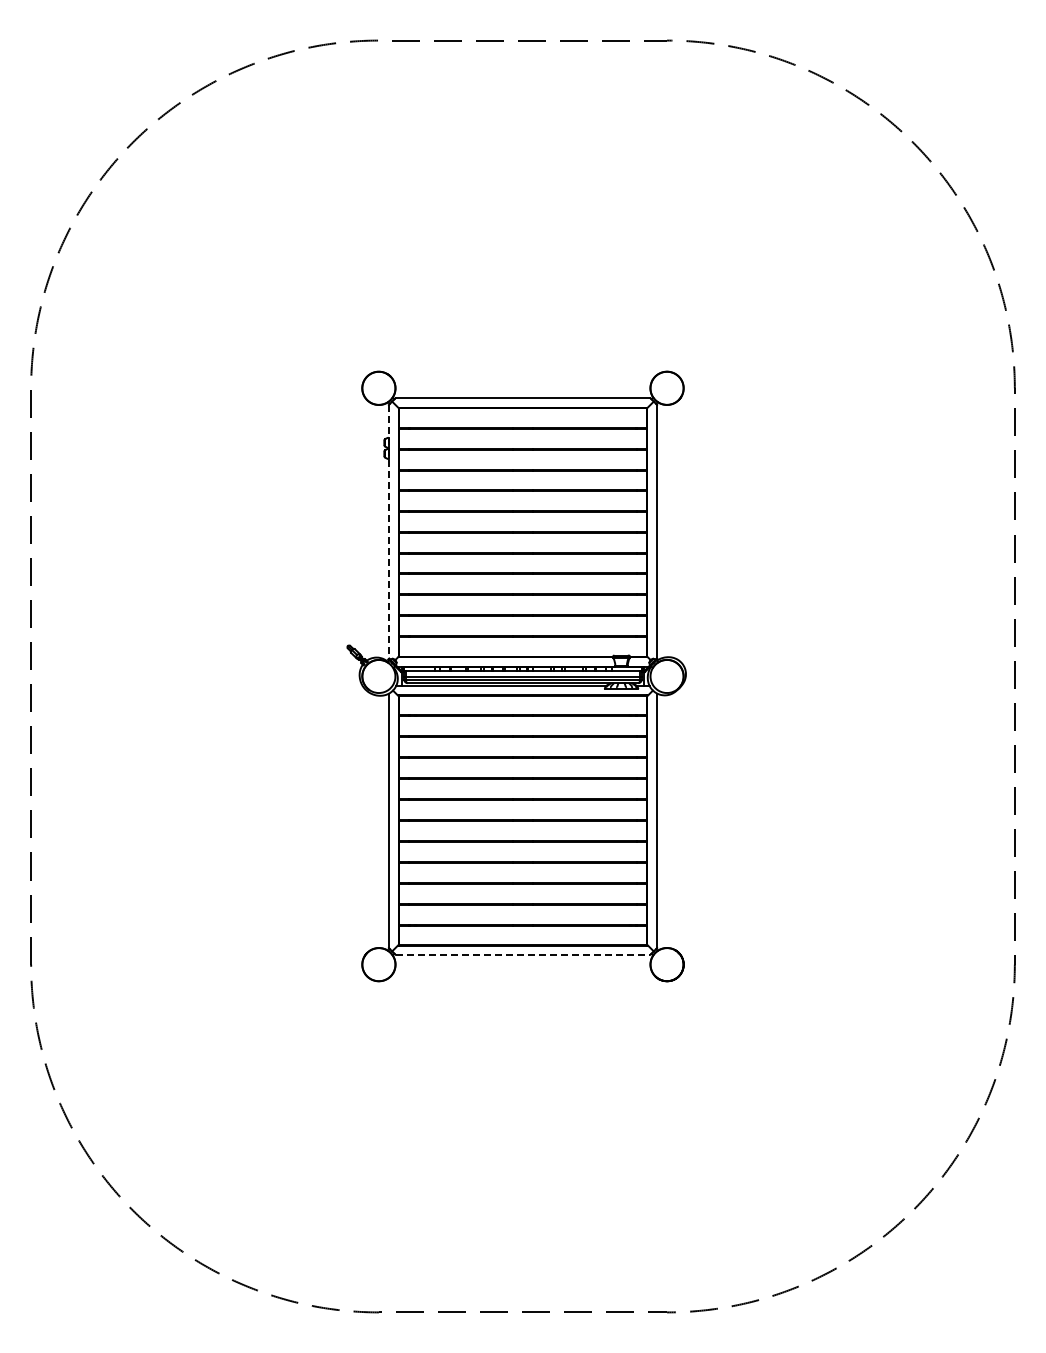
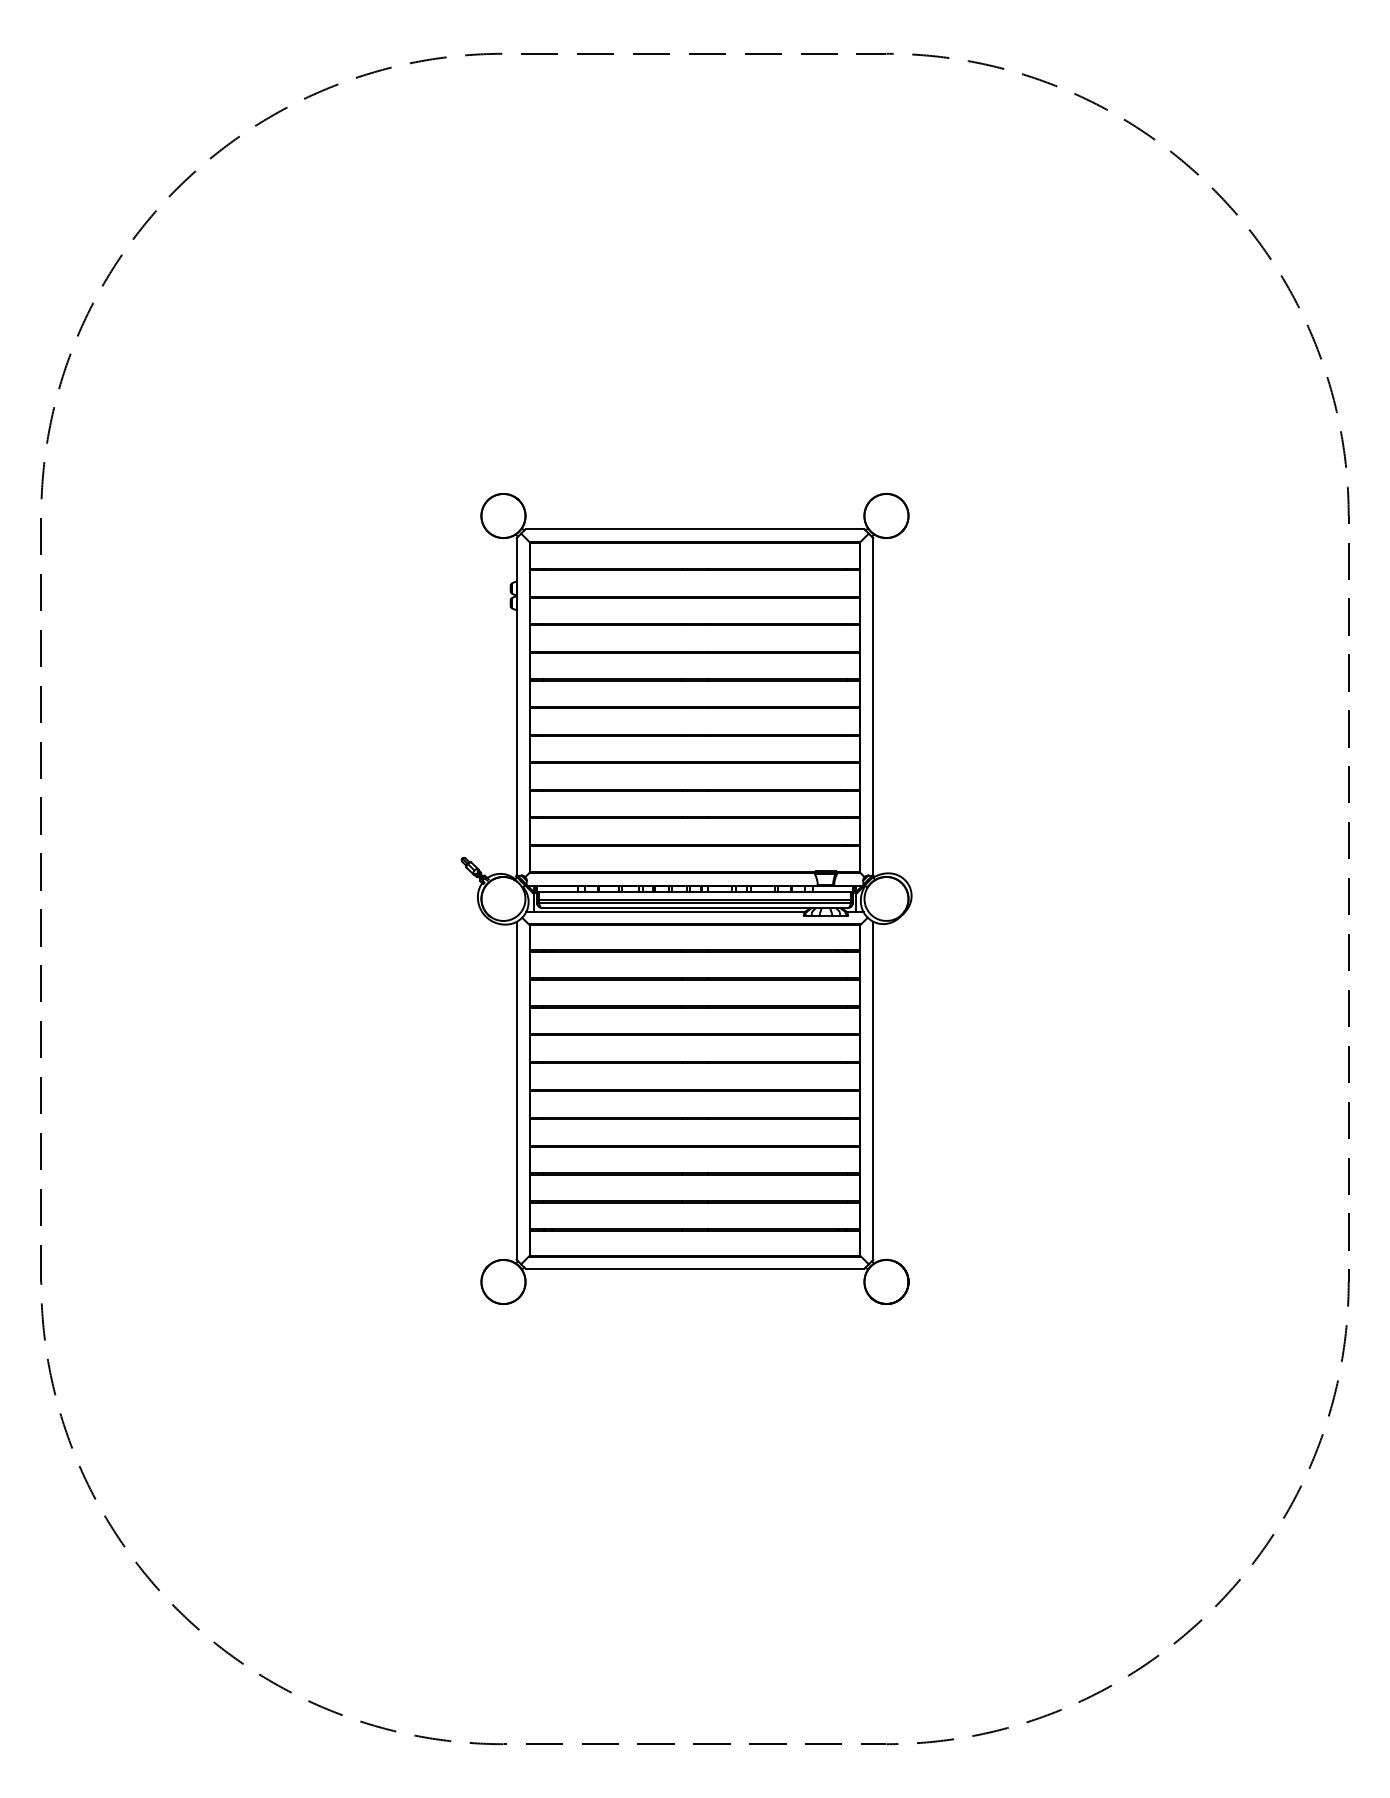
line: (388, 532) -> (516, 707), dashed -> solid
line: (523, 954) -> (695, 1268), dashed -> solid

